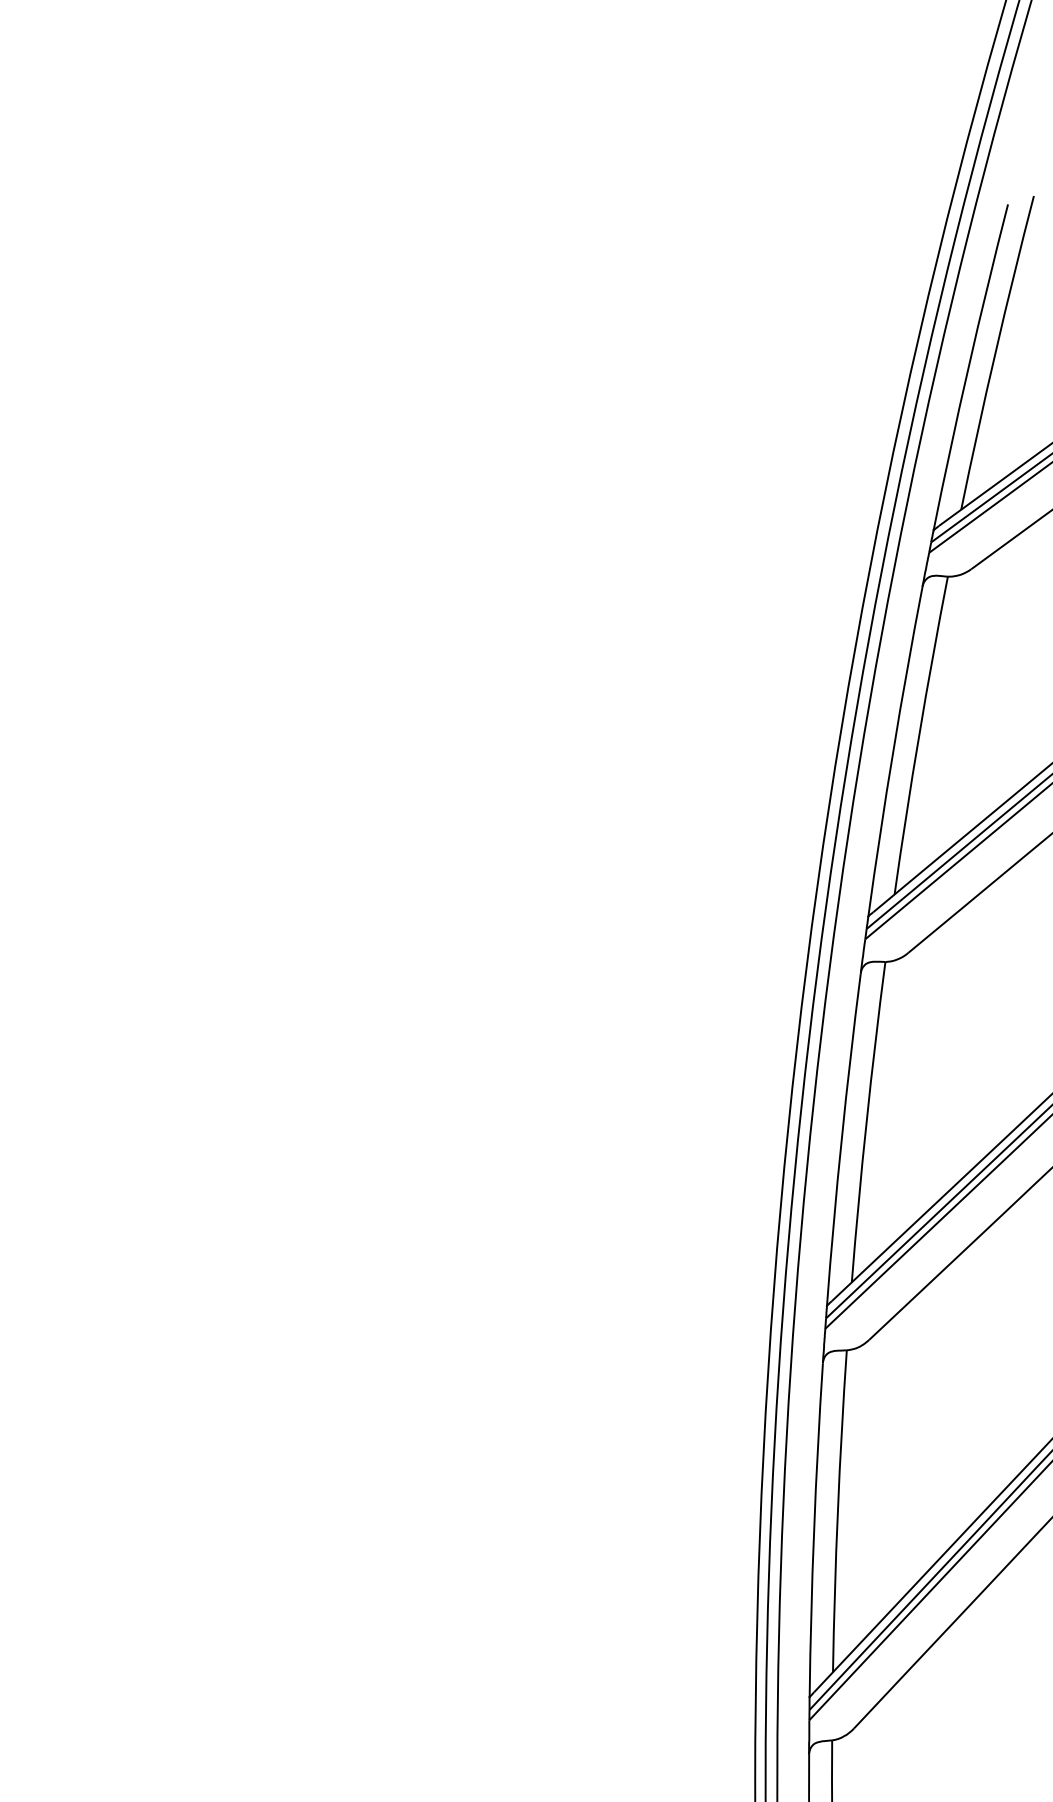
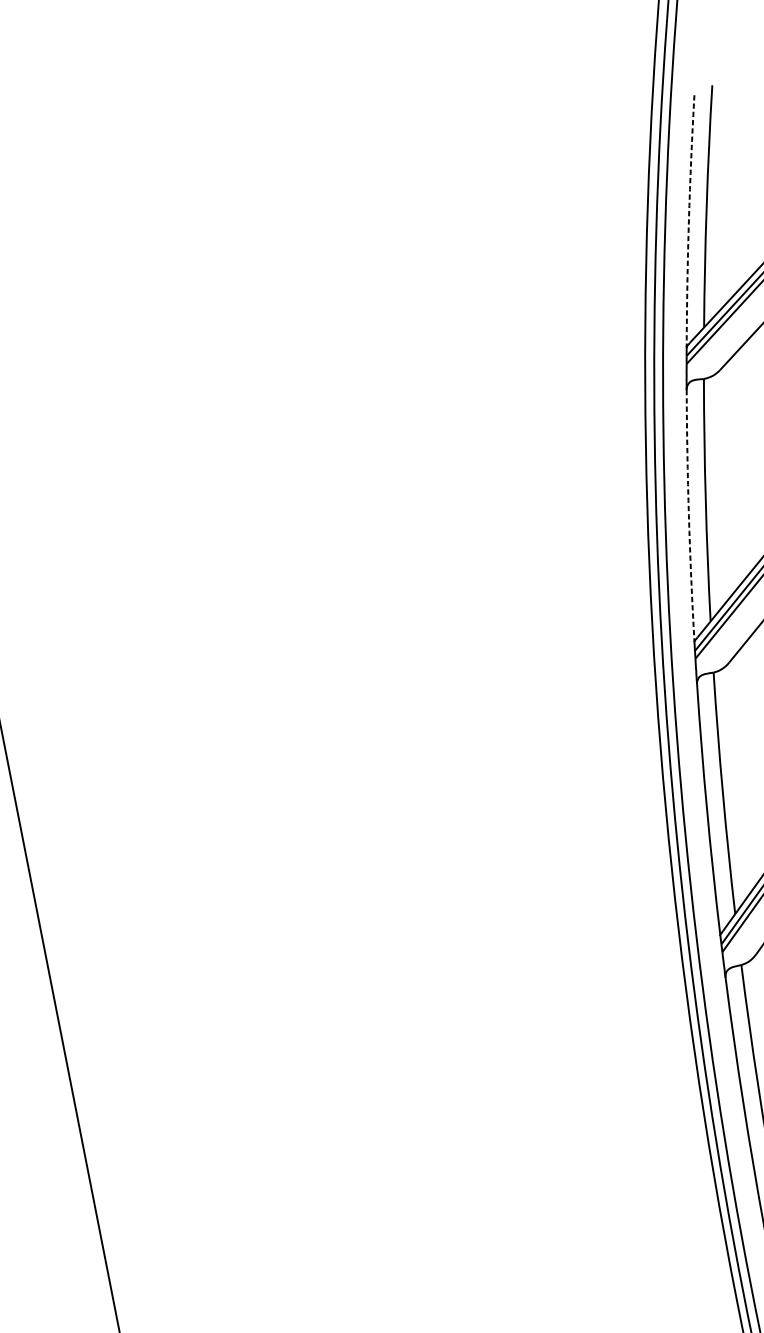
arc: (968, 366) -> (688, 220), solid -> dashed
arc: (893, 751) -> (689, 515), solid -> dashed

